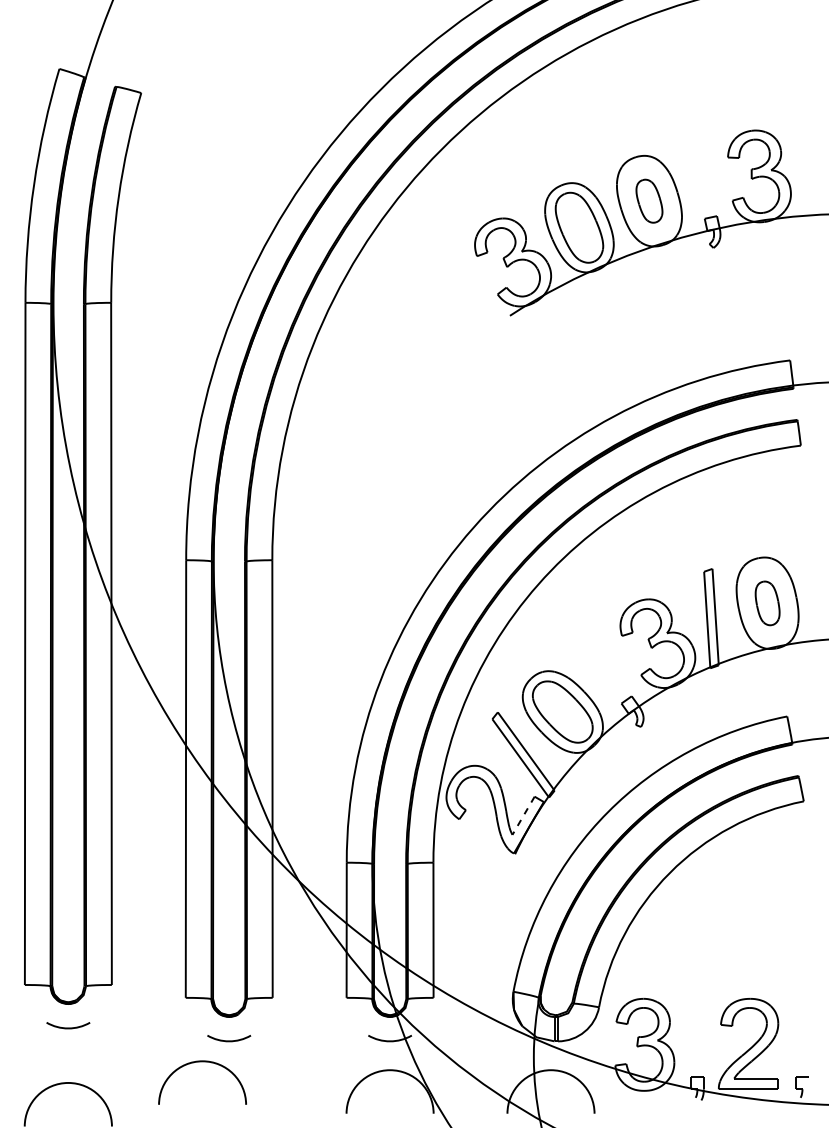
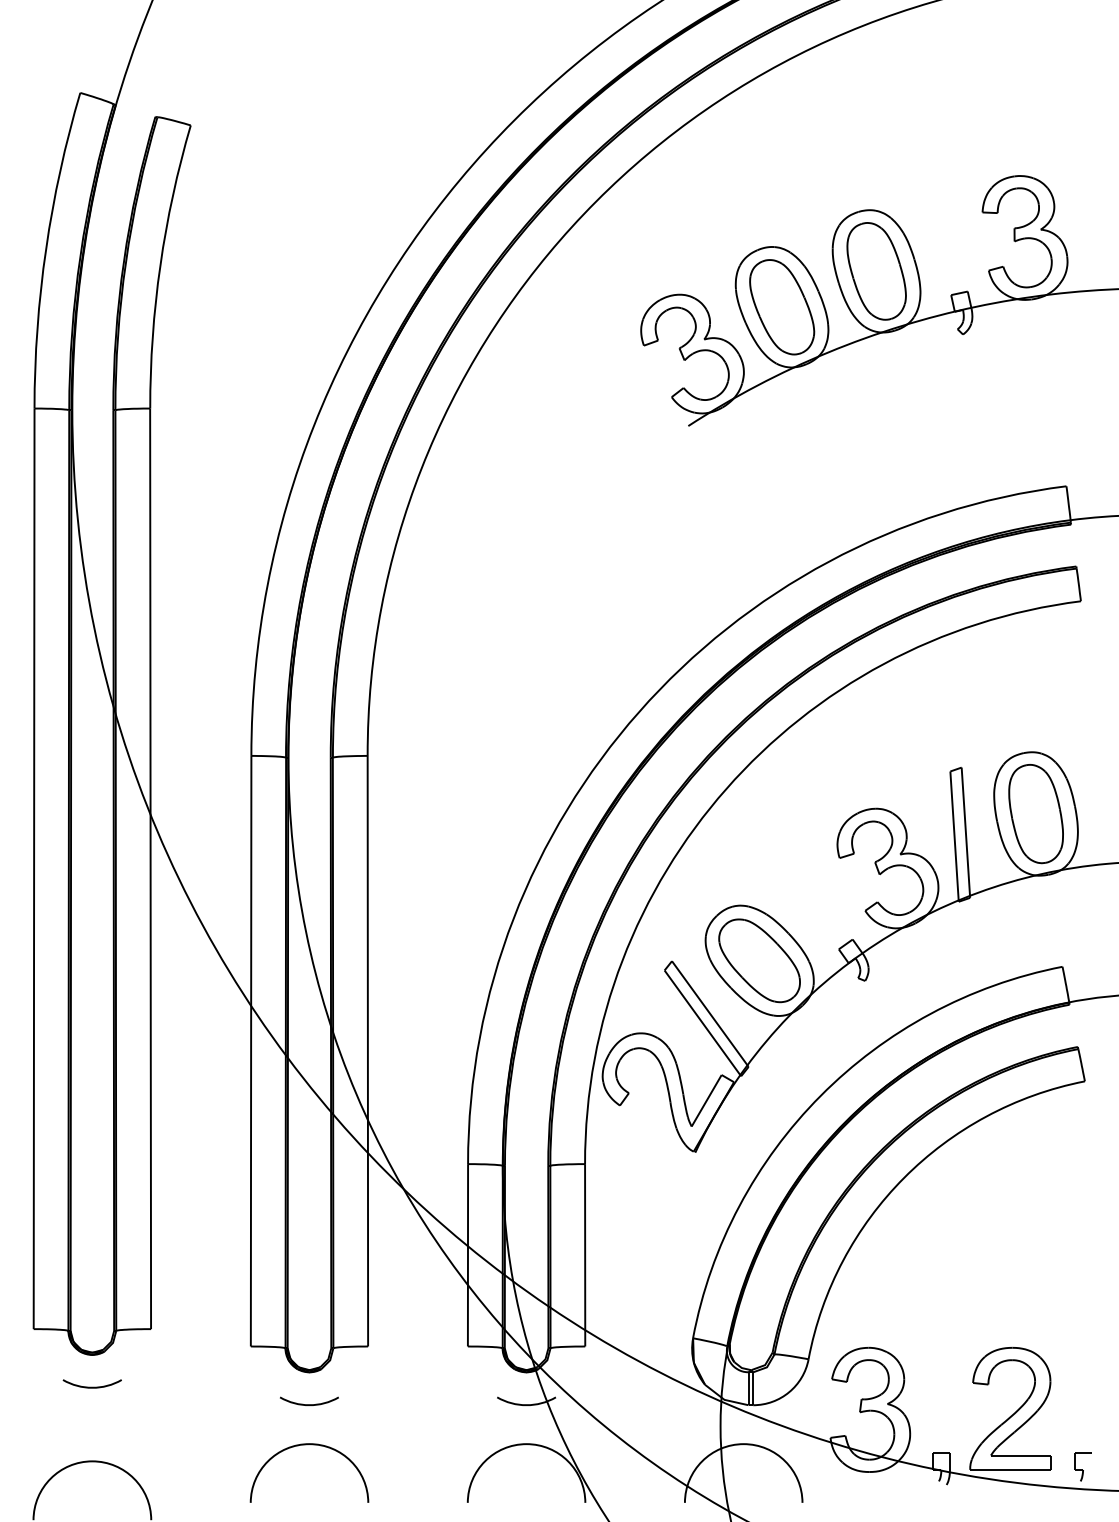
part: (649, 201) -> (876, 271), size x1.67
part: (767, 603) -> (1035, 814), size x1.67
line: (523, 815) -> (706, 1100), dashed -> solid
arc: (201, 1062) -> (307, 1445), moved

